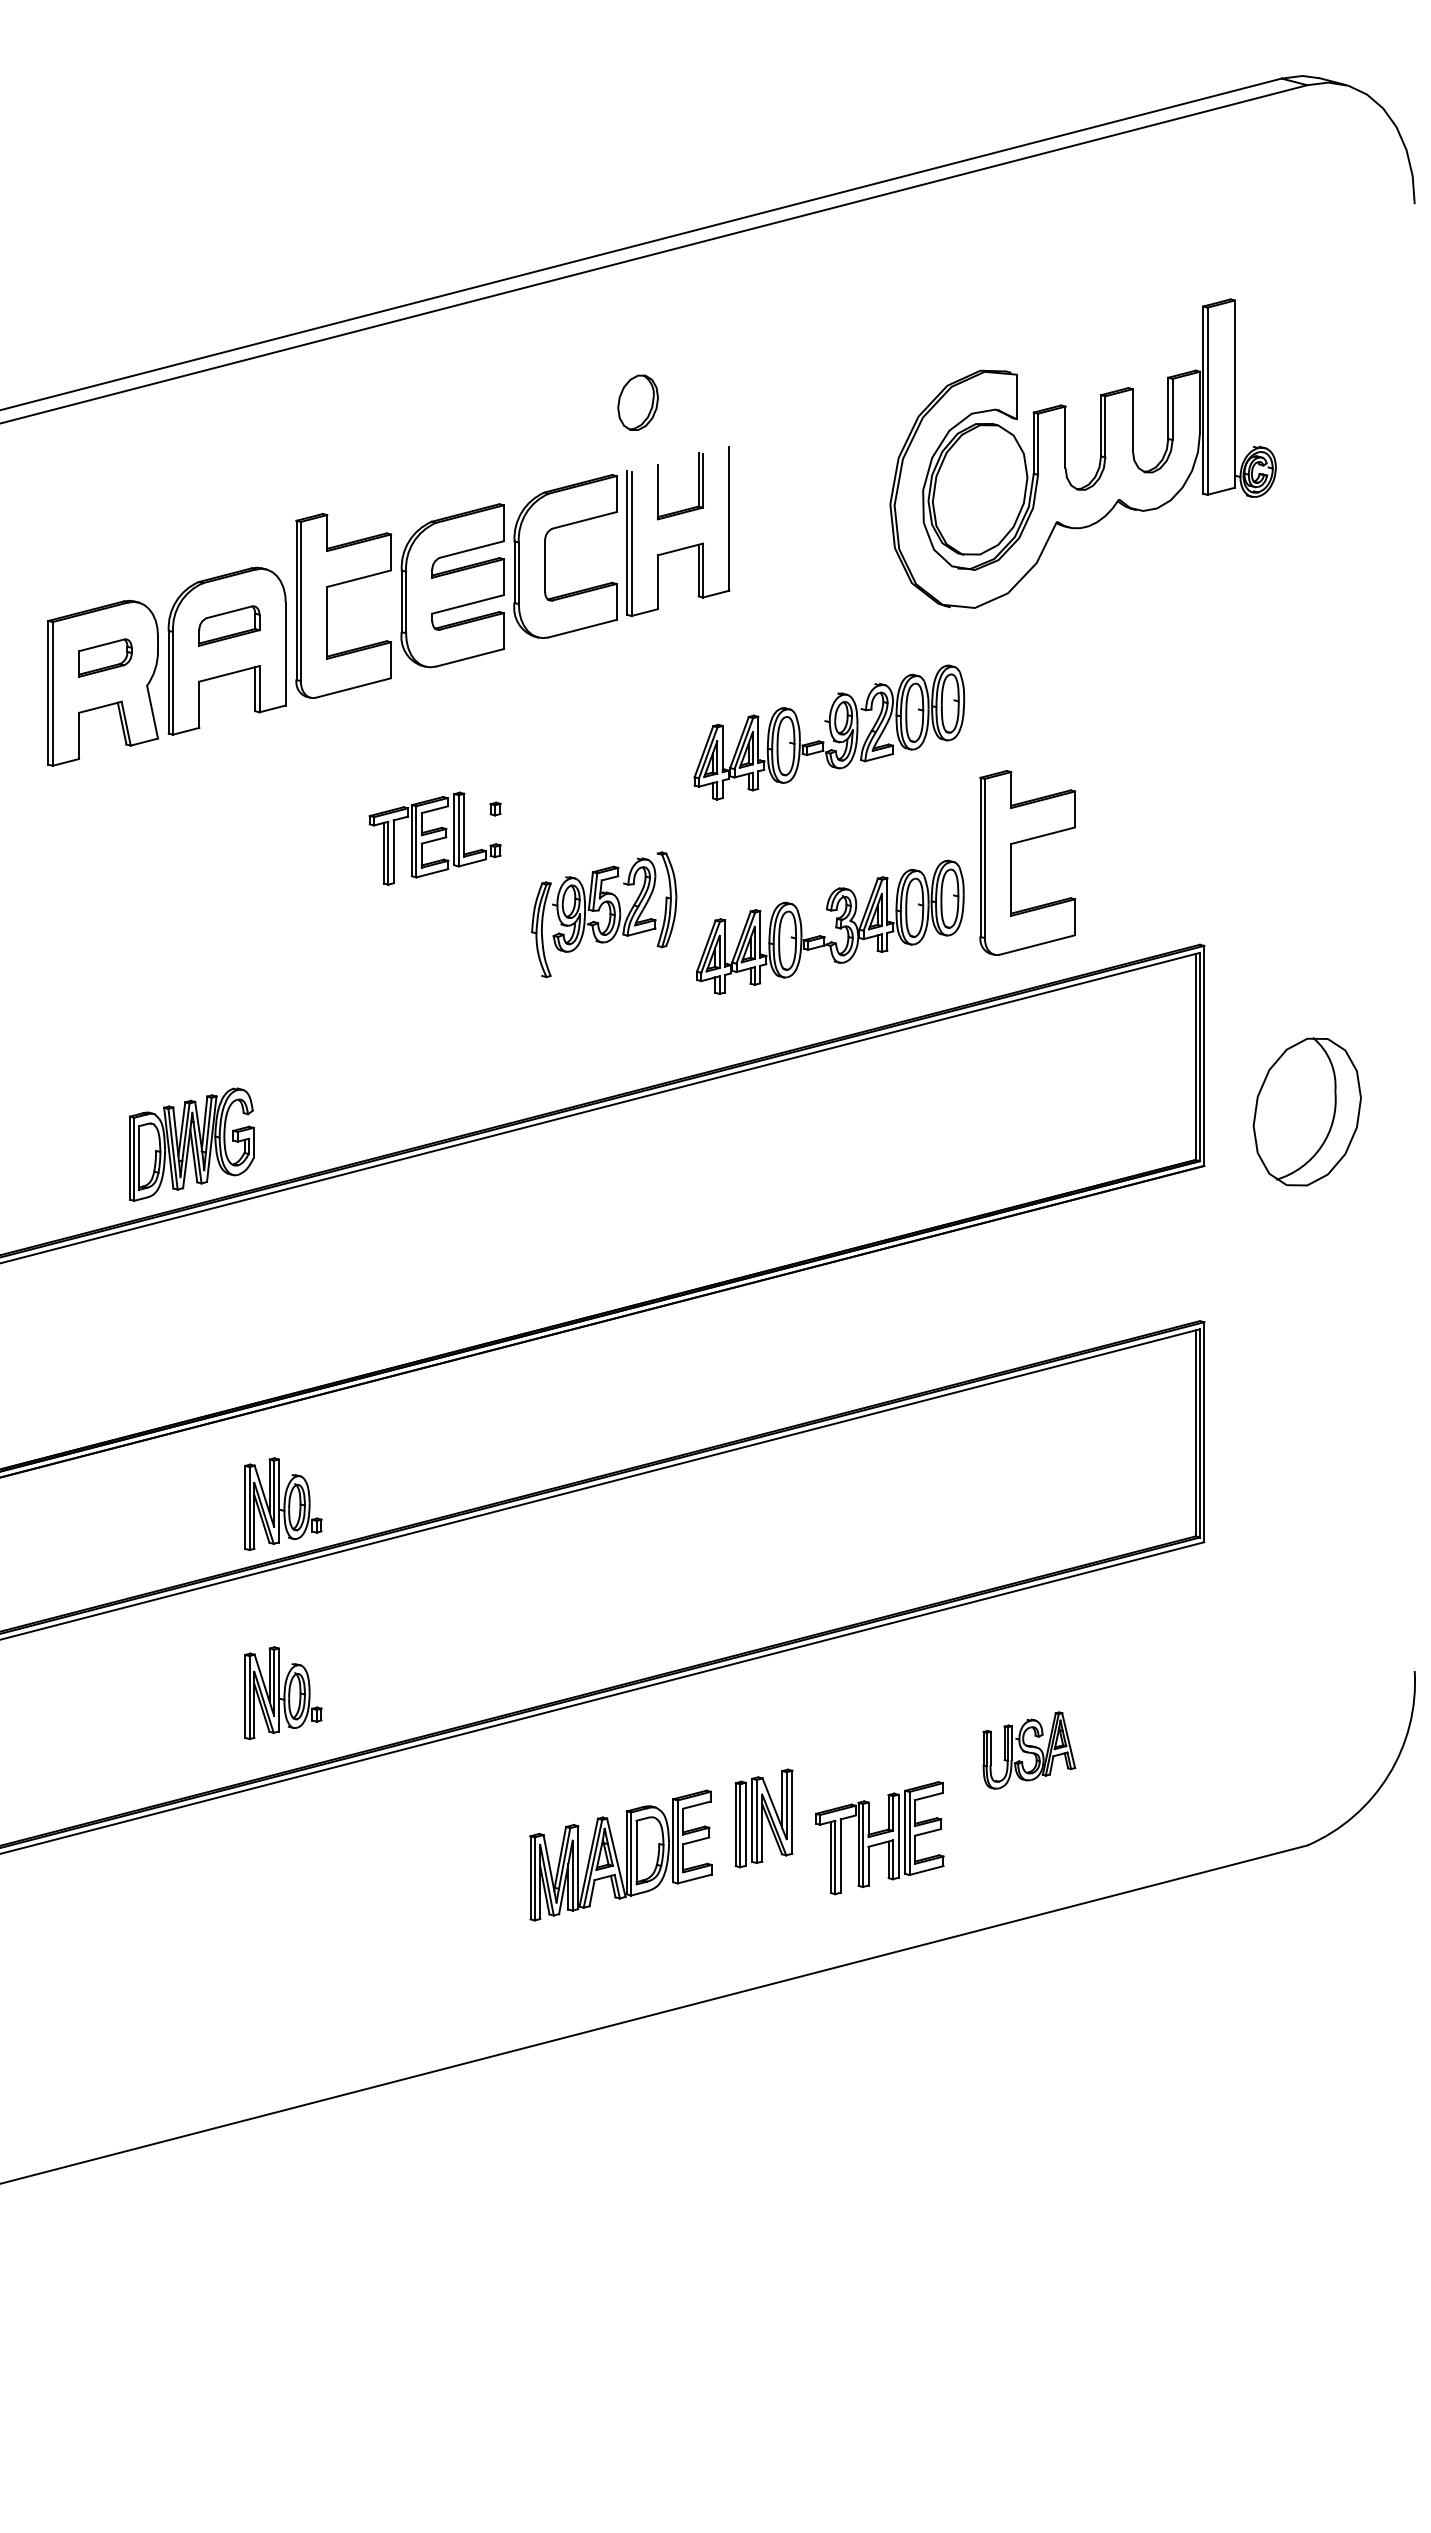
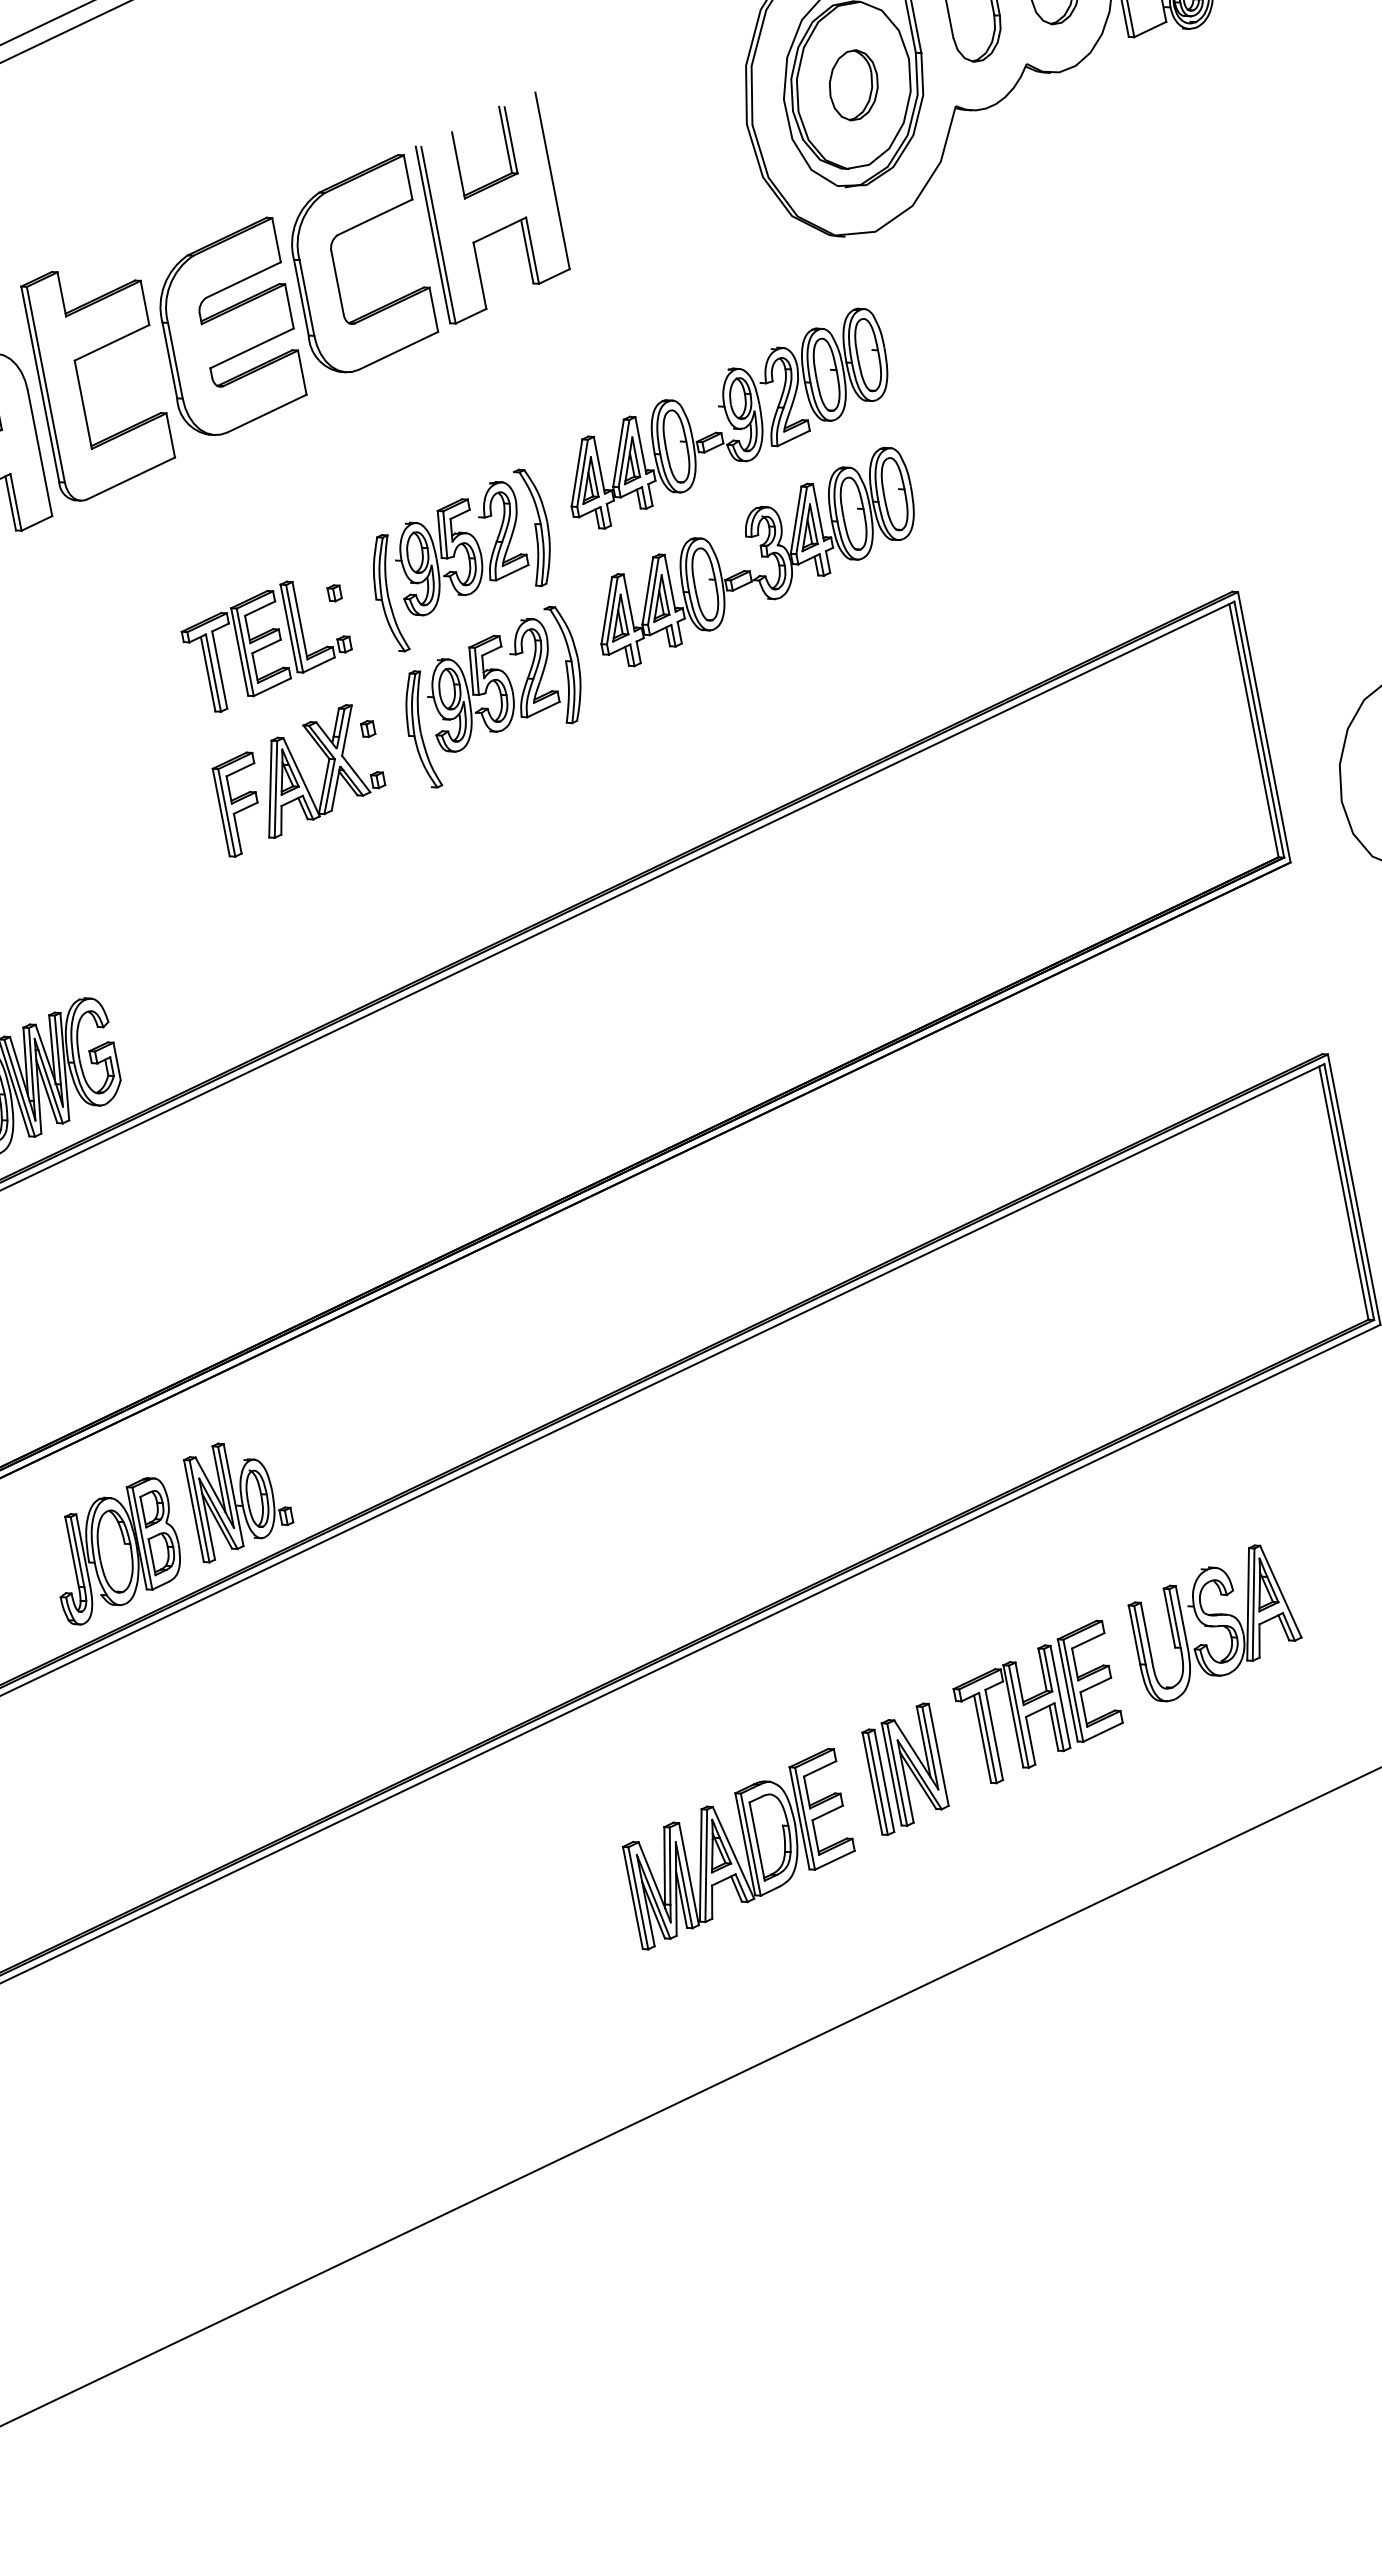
part: (637, 402) -> (852, 85), moved
part: (600, 802) -> (462, 560), added
part: (1011, 862) -> (981, 535), removed
part: (830, 926) -> (754, 556), moved
part: (439, 949) -> (299, 779), added
part: (177, 1526) -> (115, 1550), added
part: (283, 1692) -> (285, 1729), removed
part: (1029, 1750) -> (1215, 1622), size x1.43
part: (879, 1838) -> (1037, 1704), moved

